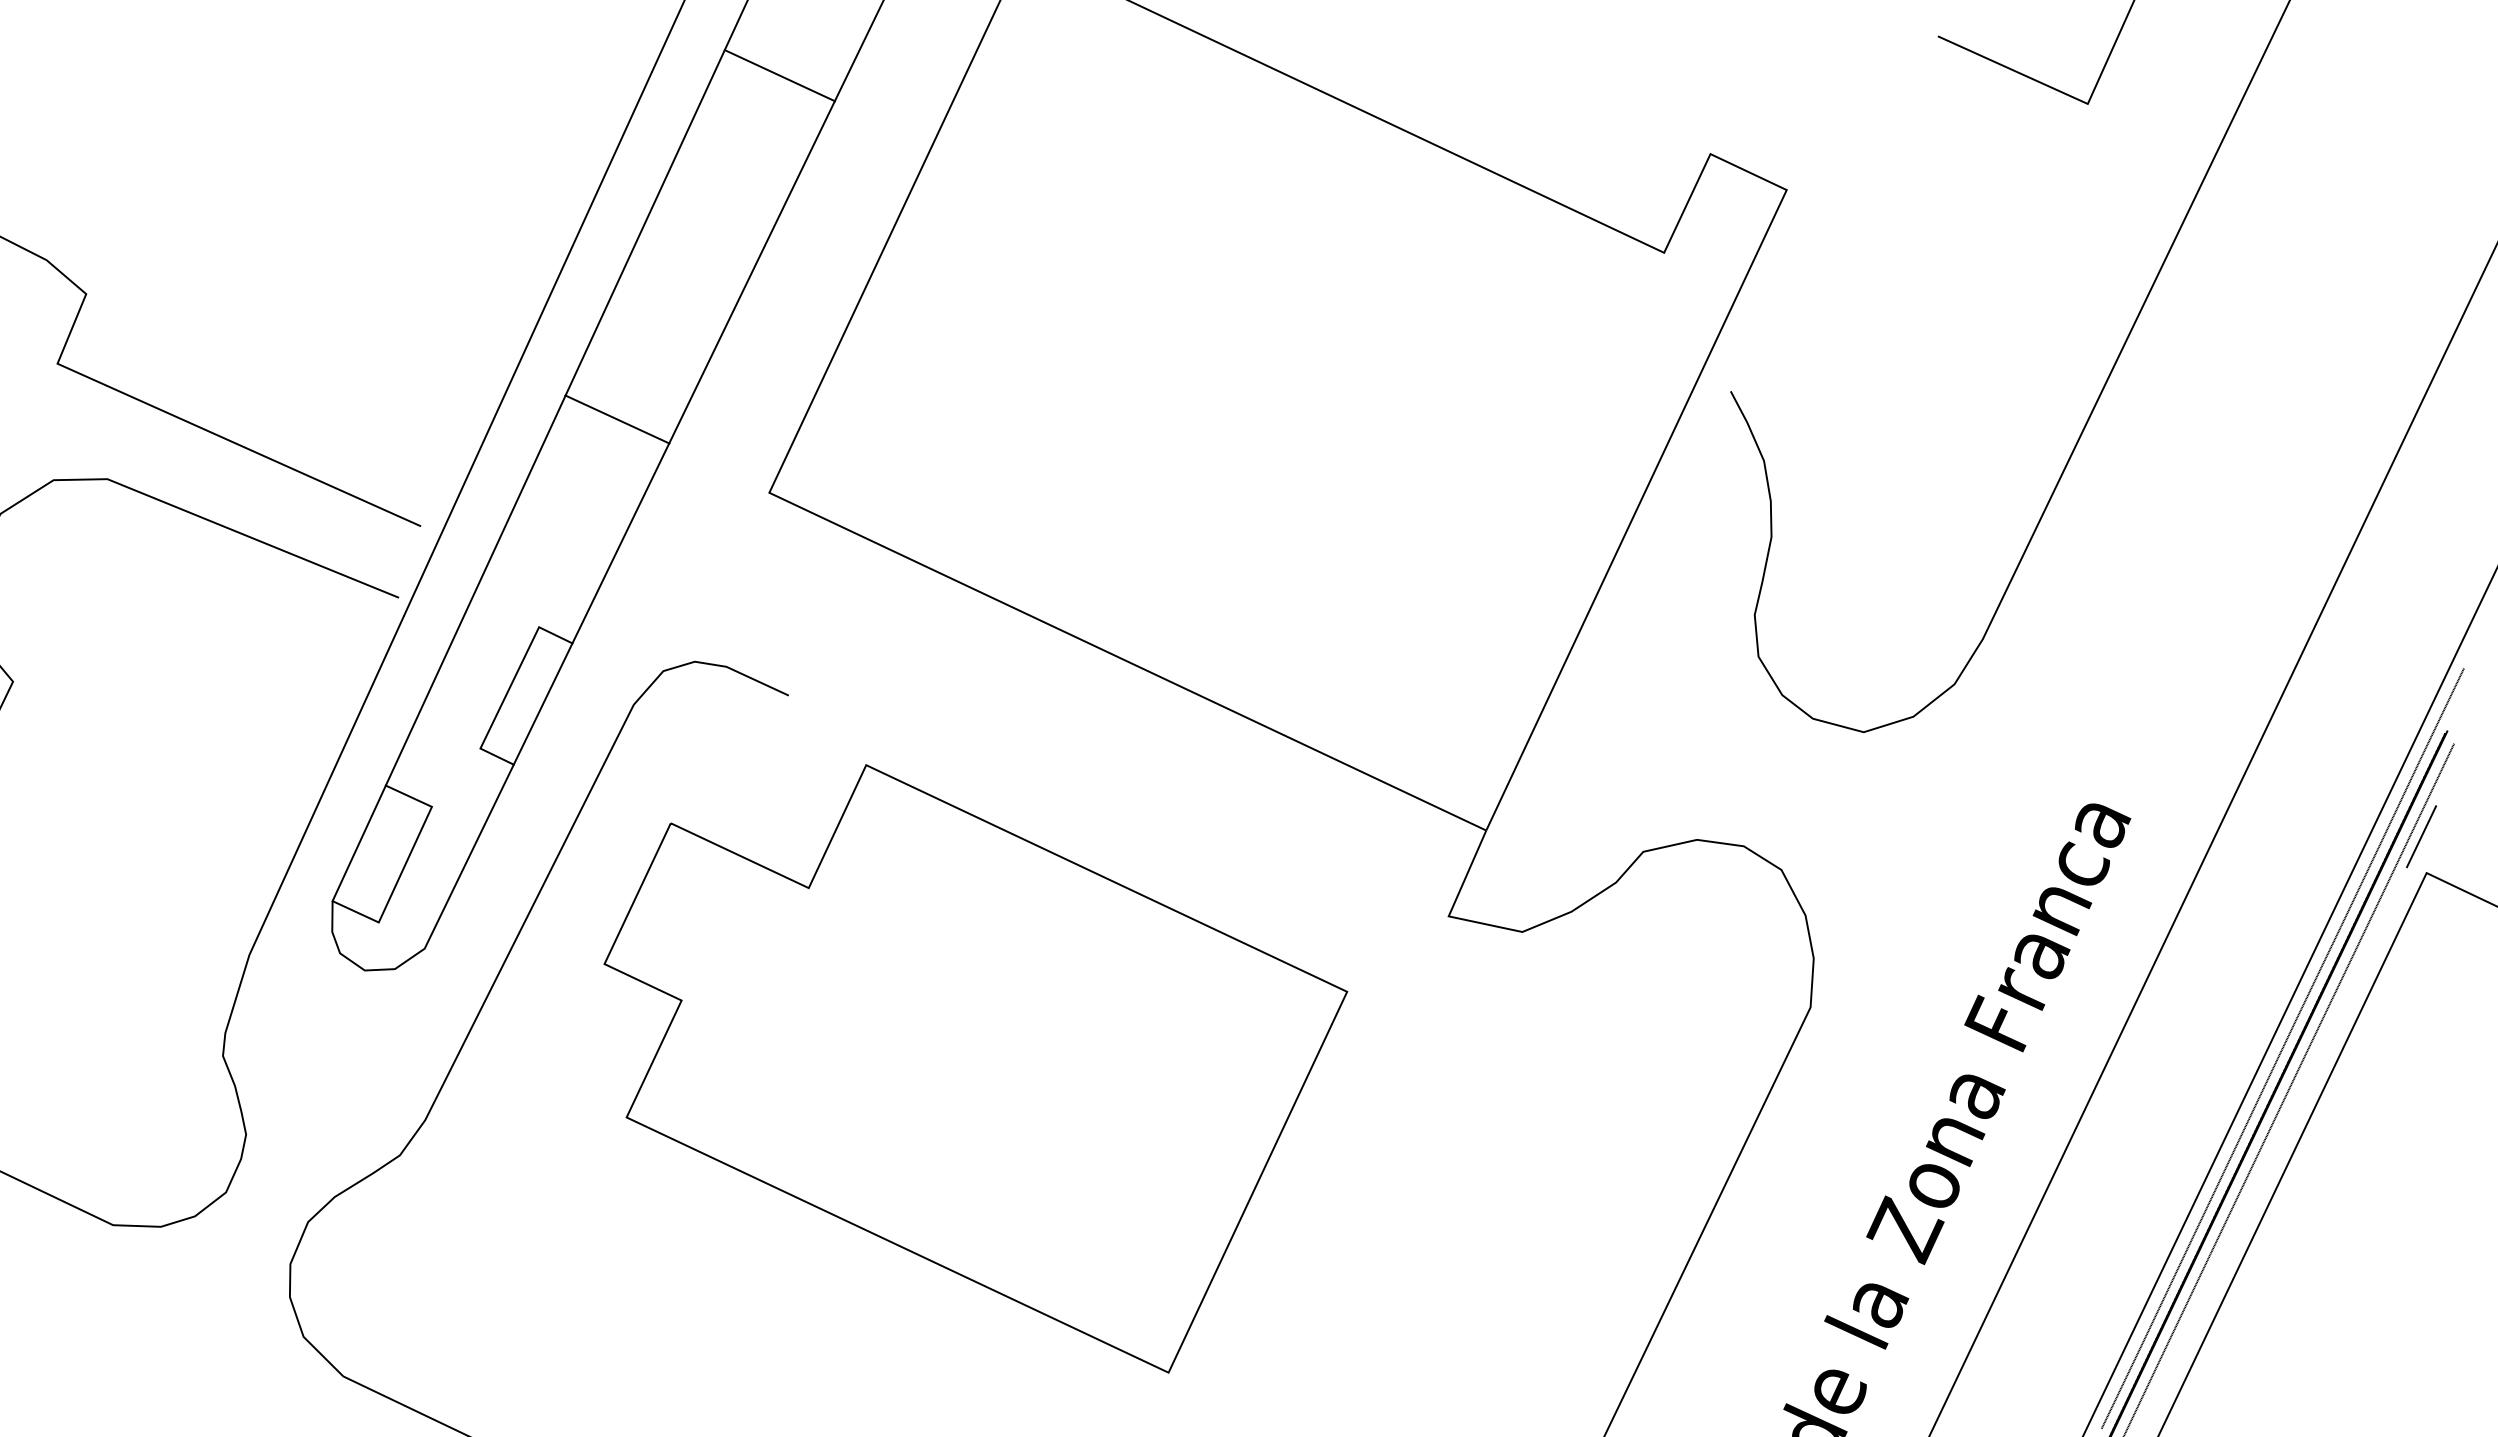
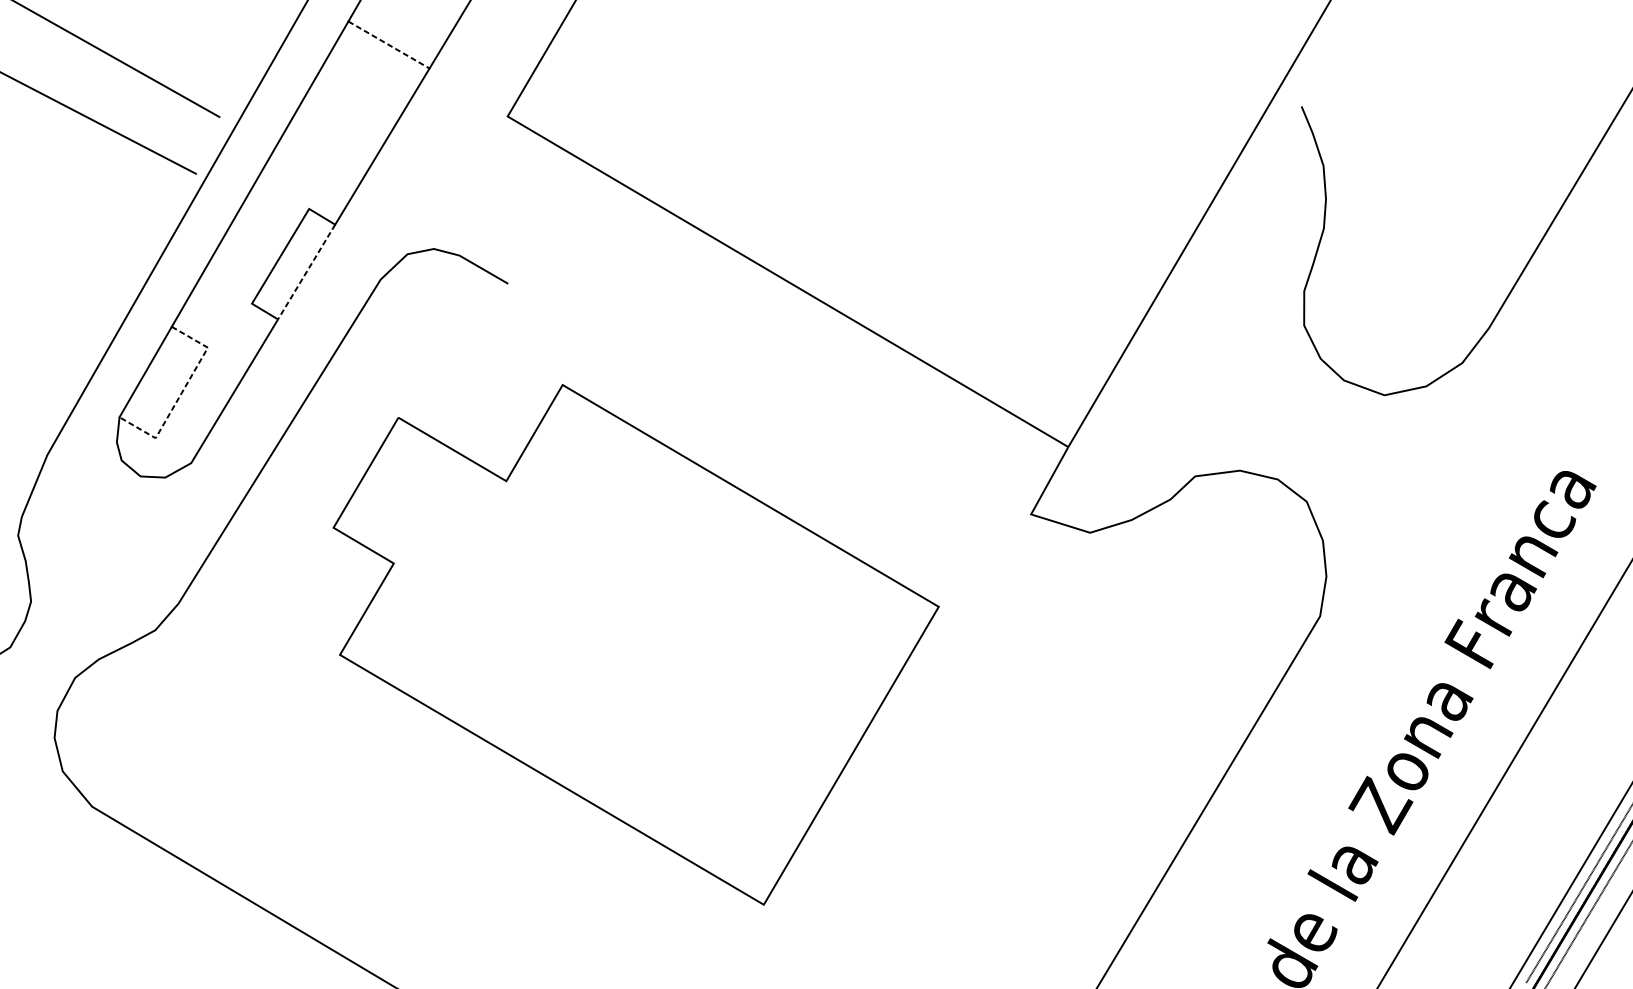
line: (617, 419) -> (389, 45), solid -> dashed
line: (542, 704) -> (306, 272), solid -> dashed
line: (405, 864) -> (181, 392), solid -> dashed
part: (975, 1068) -> (629, 641), moved

